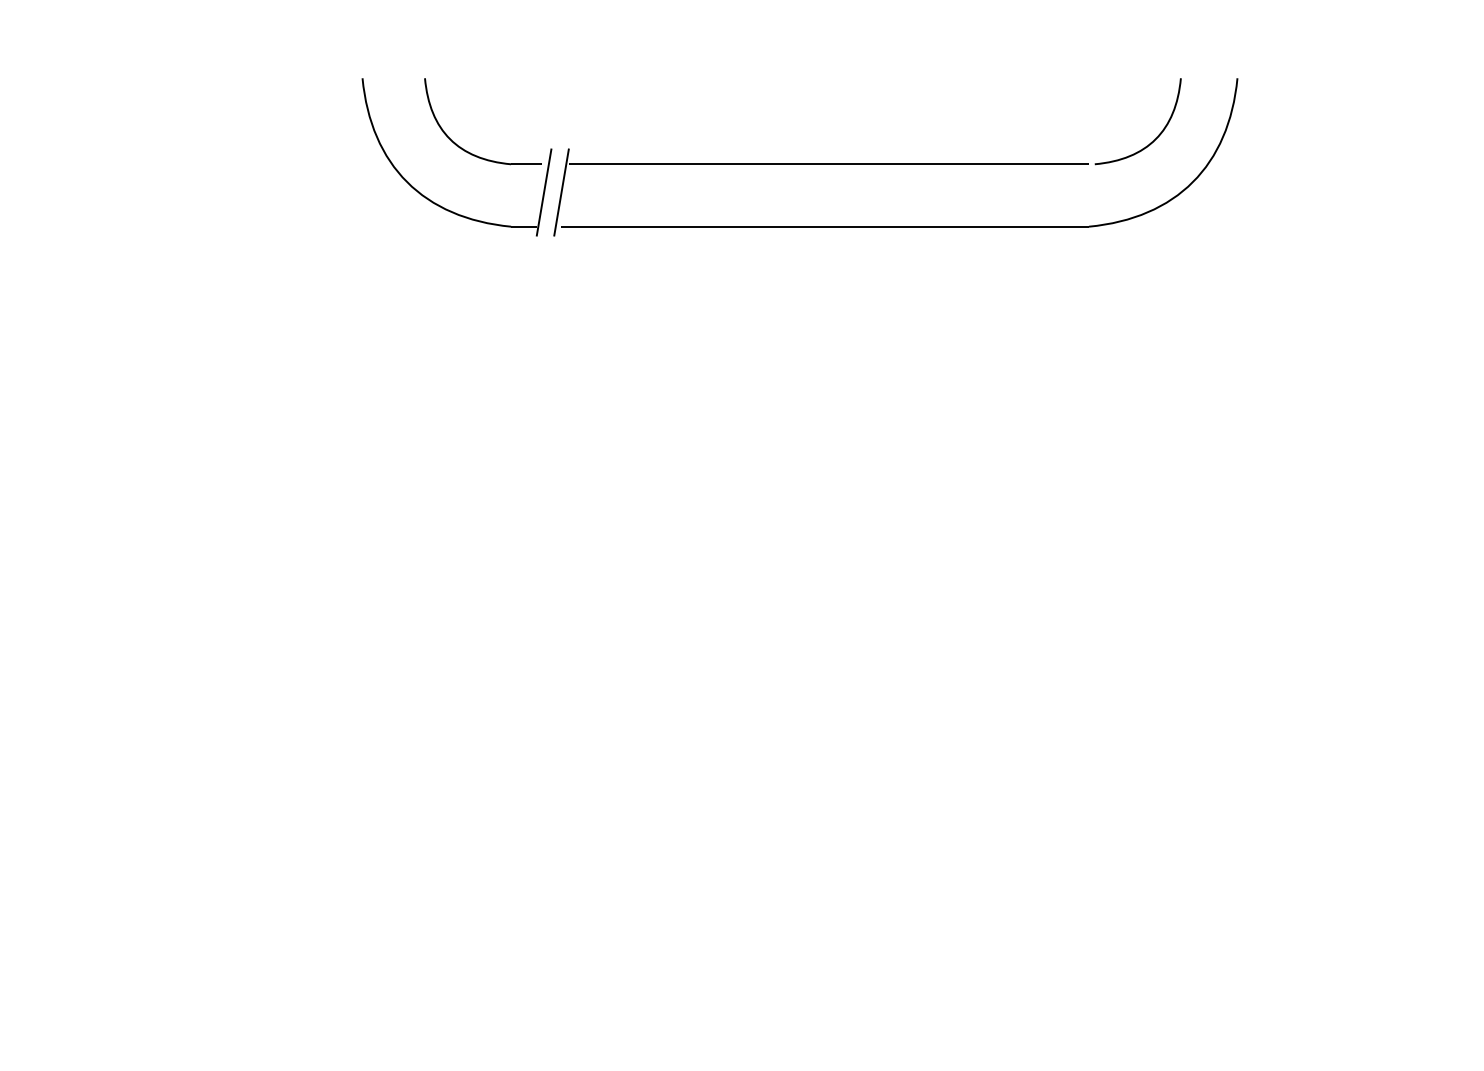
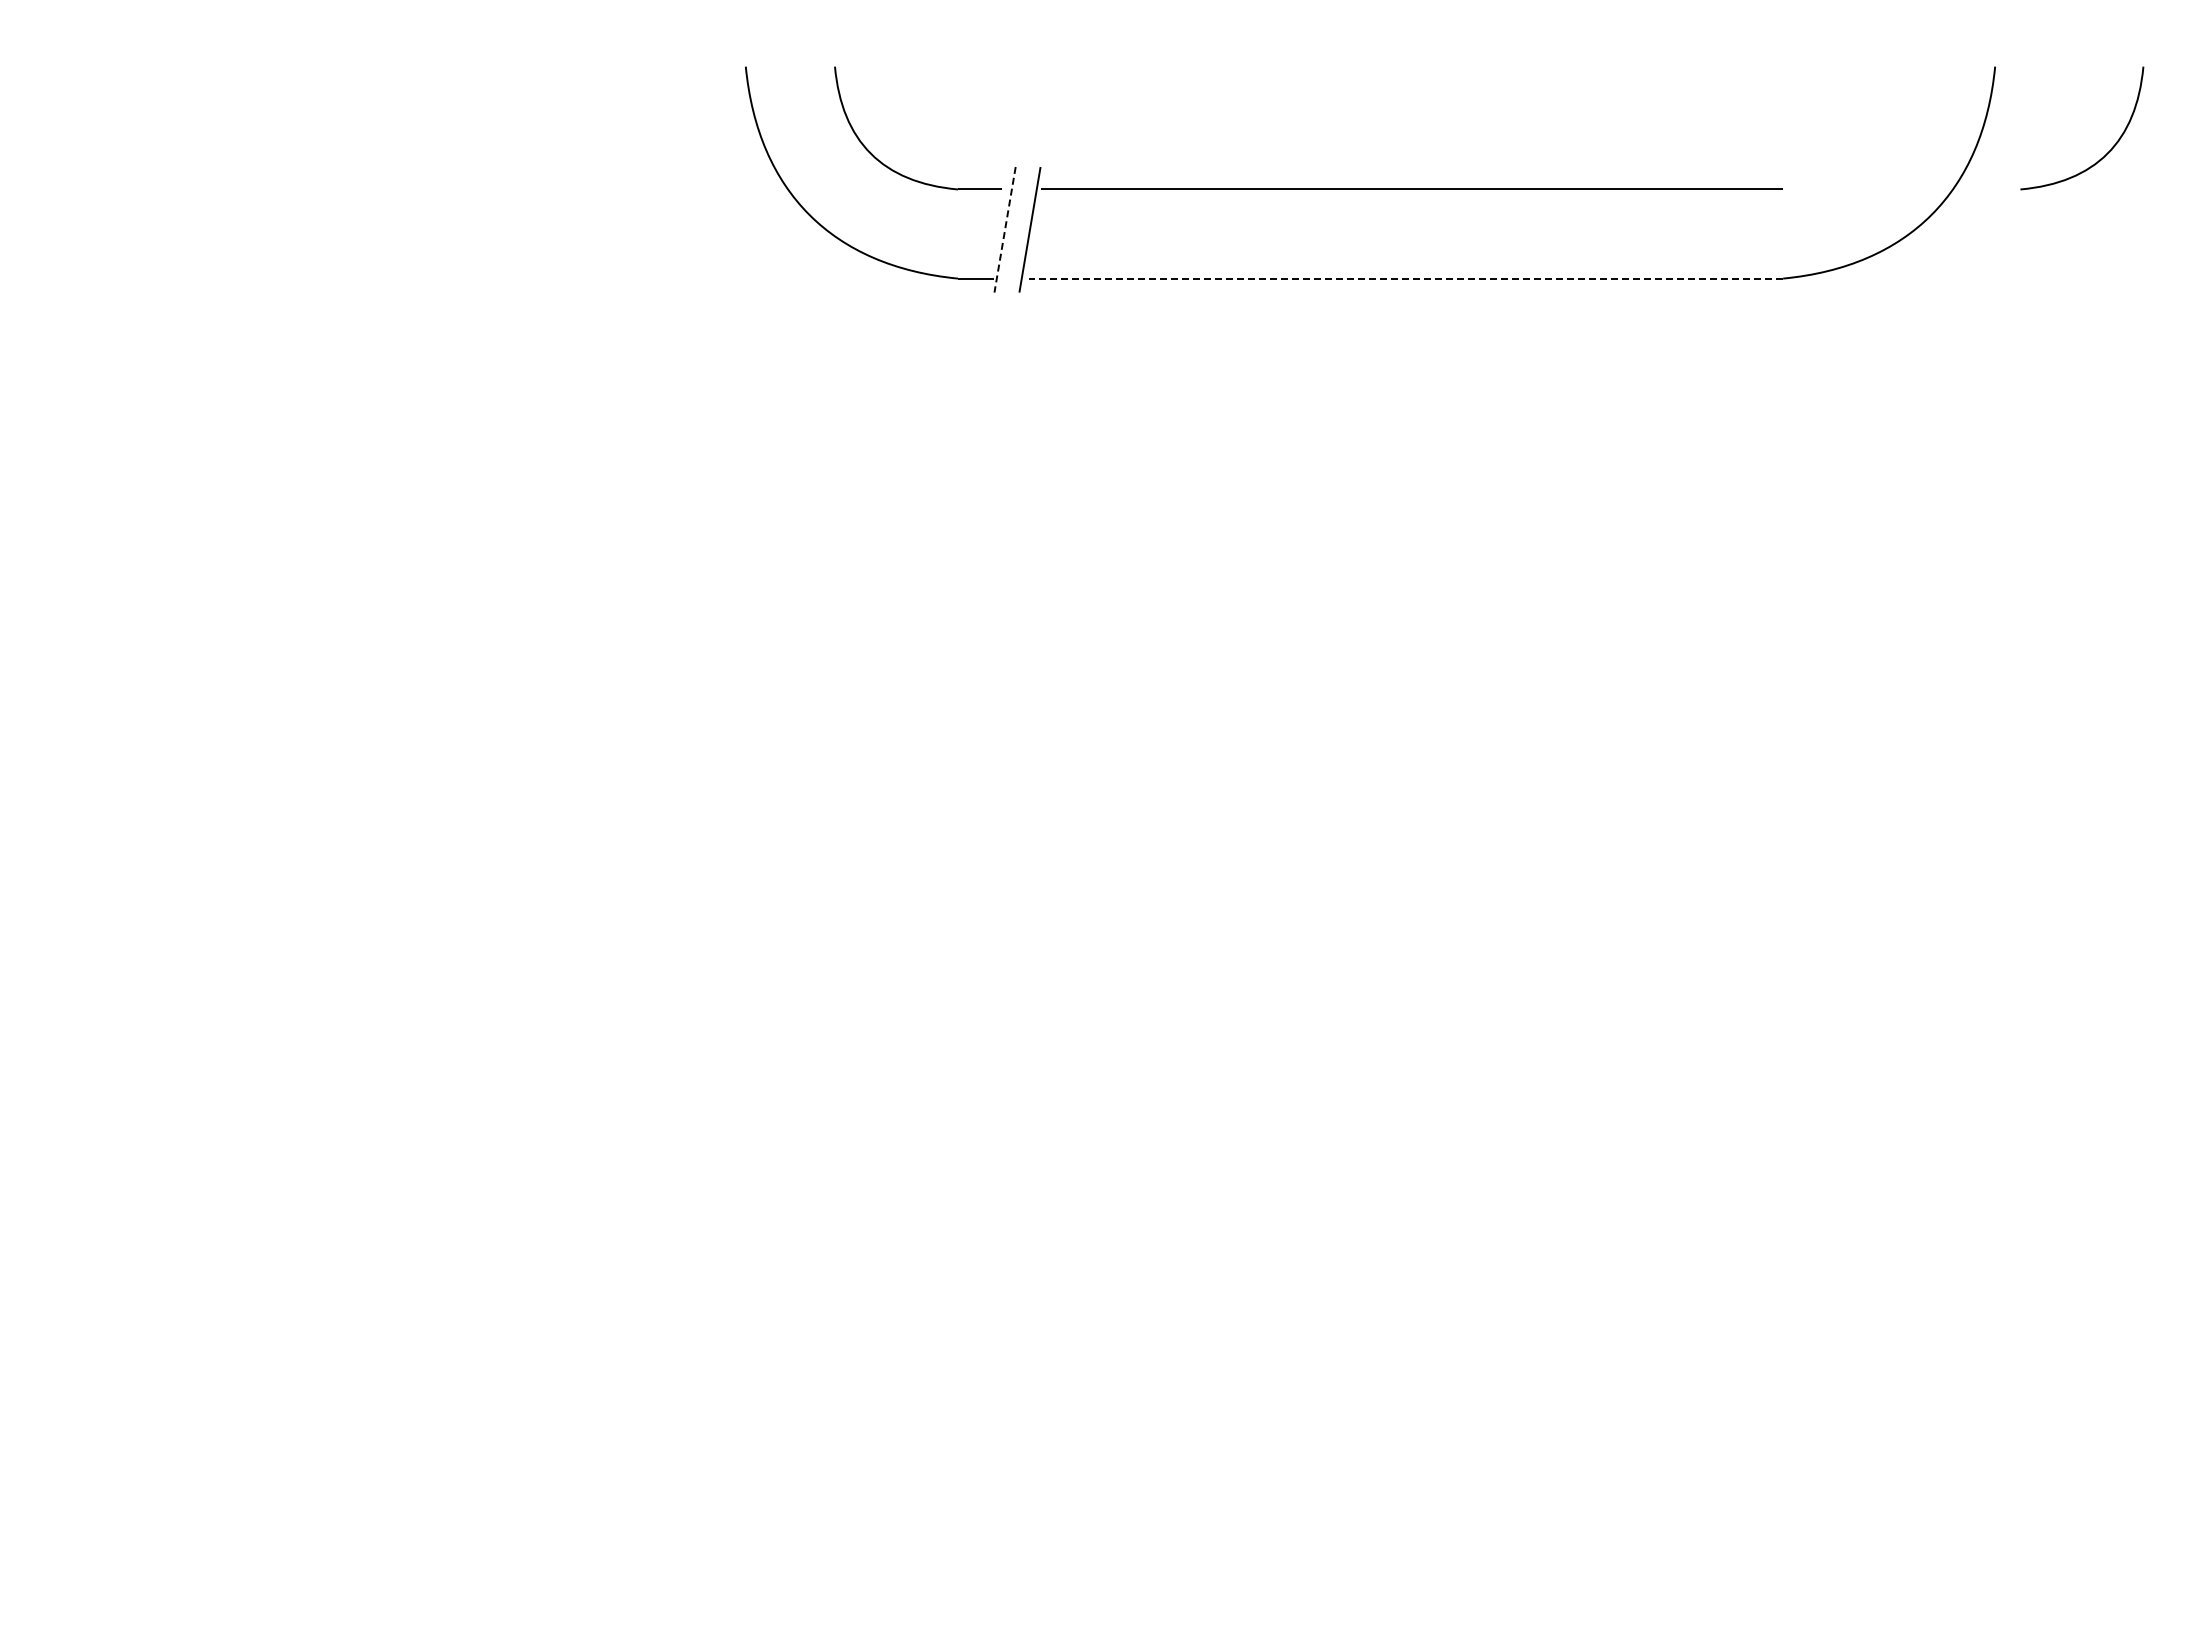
curve: (1155, 138) -> (2107, 152), moved
line: (544, 192) -> (1005, 229), solid -> dashed
line: (824, 226) -> (1405, 278), solid -> dashed

